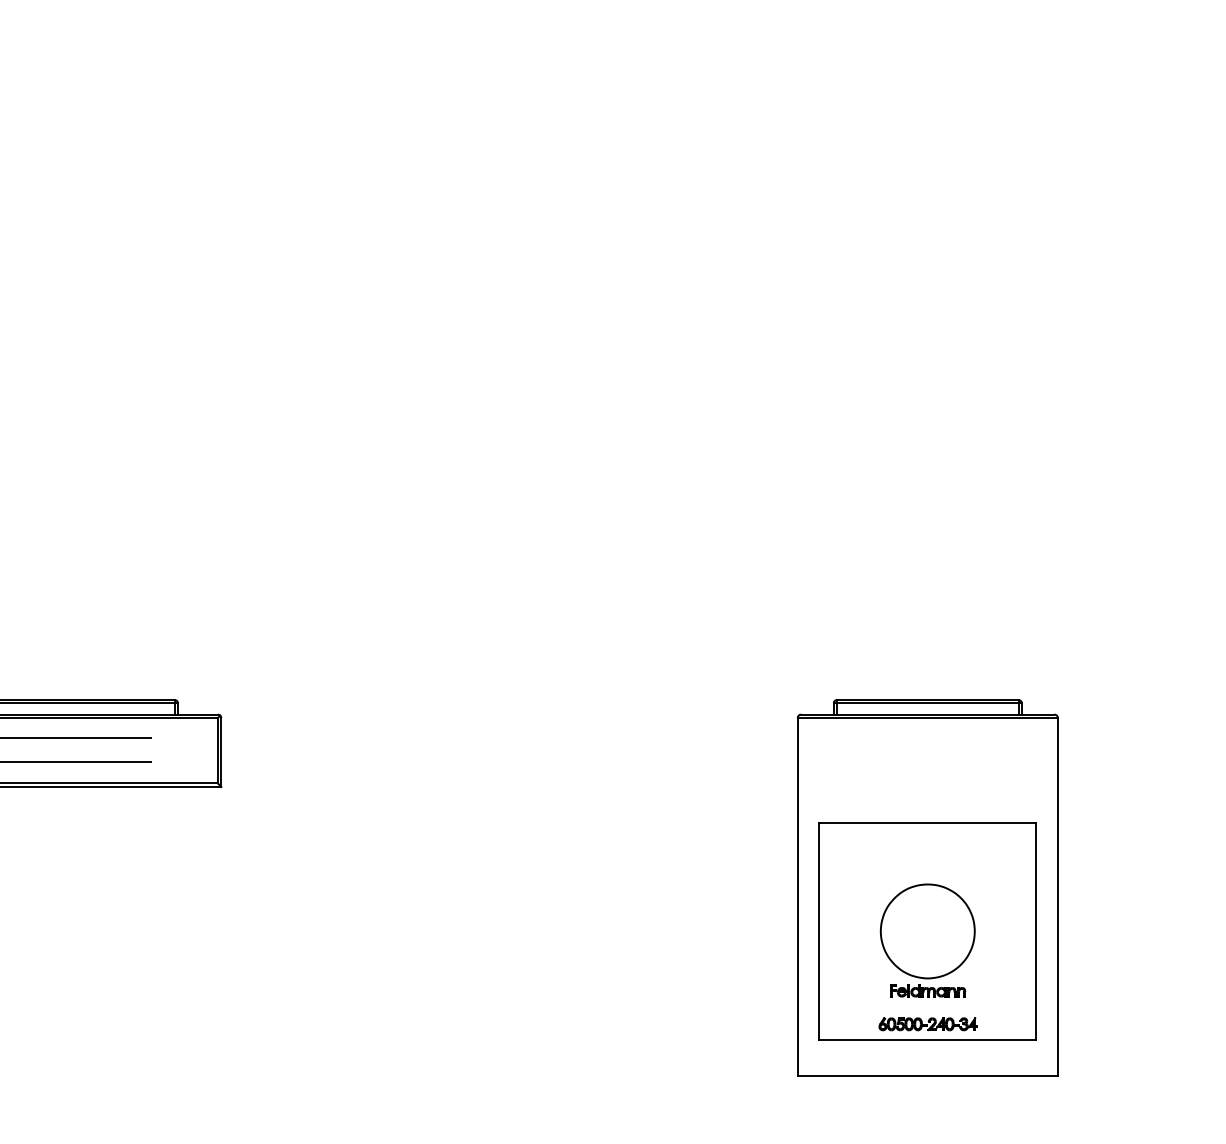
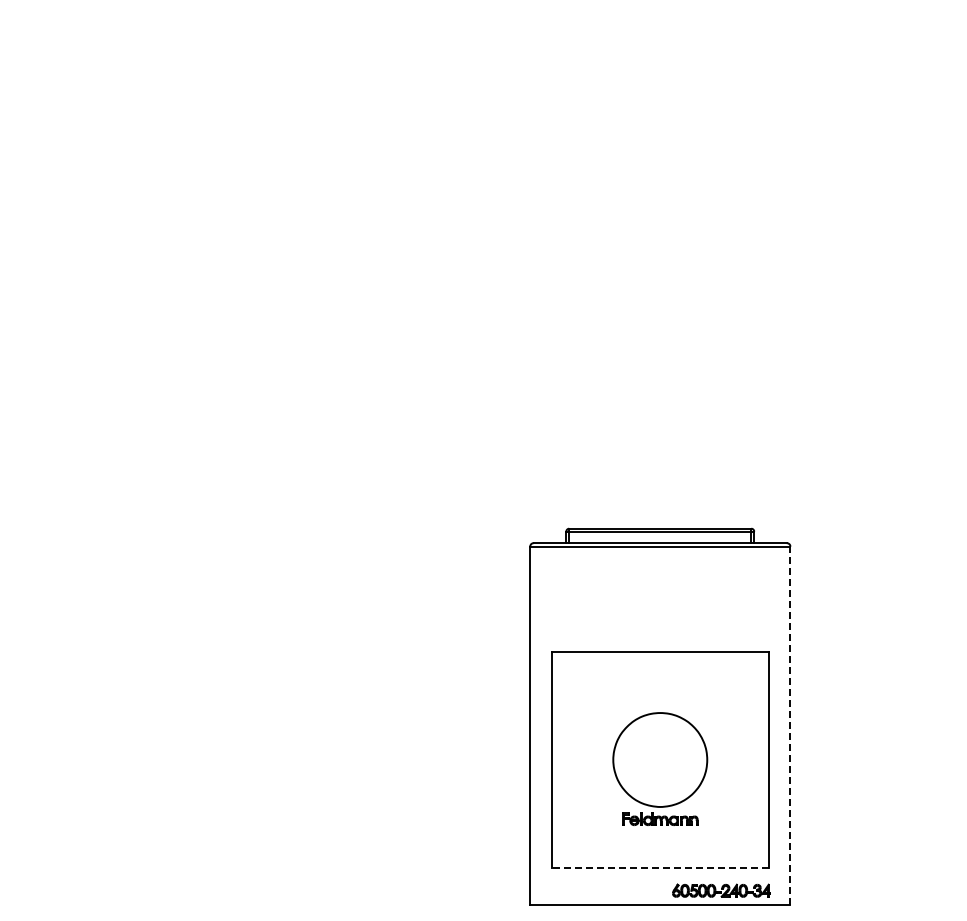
line: (1057, 897) -> (789, 726), solid -> dashed
part: (927, 1024) -> (720, 891), moved
line: (927, 1039) -> (659, 868), solid -> dashed

